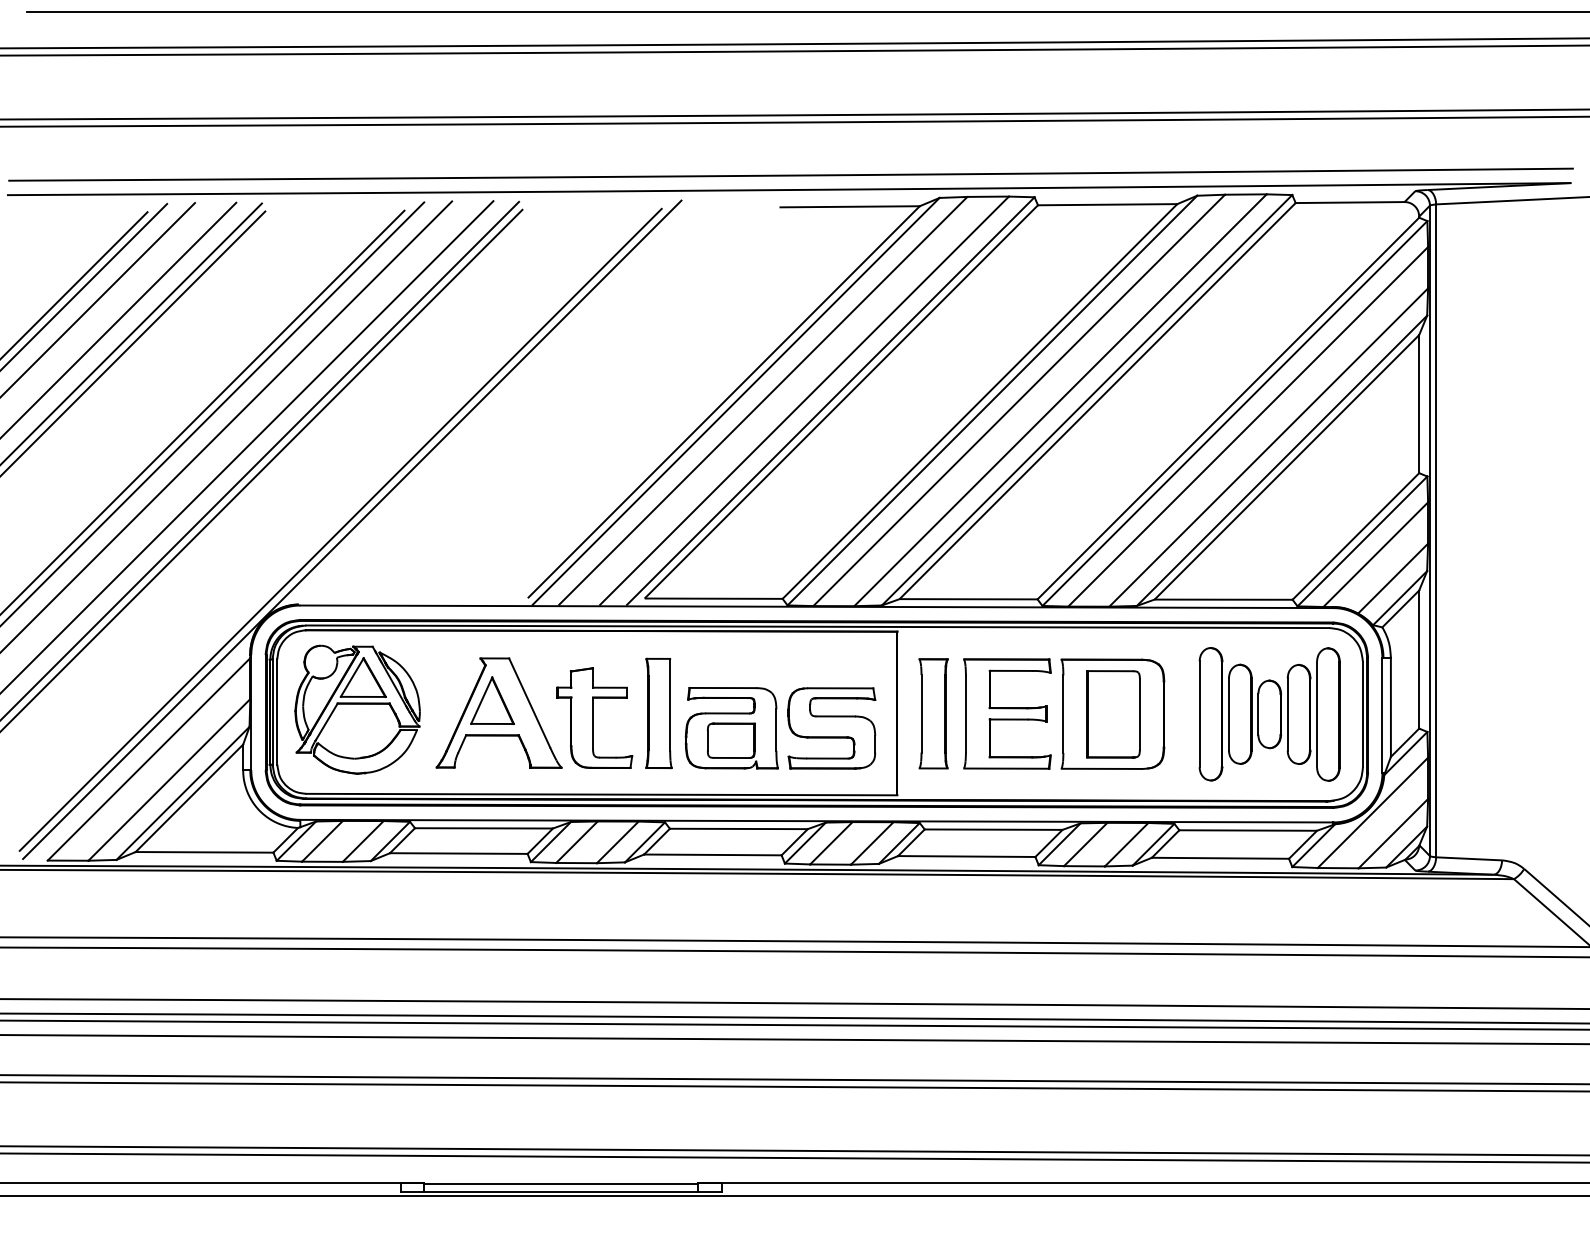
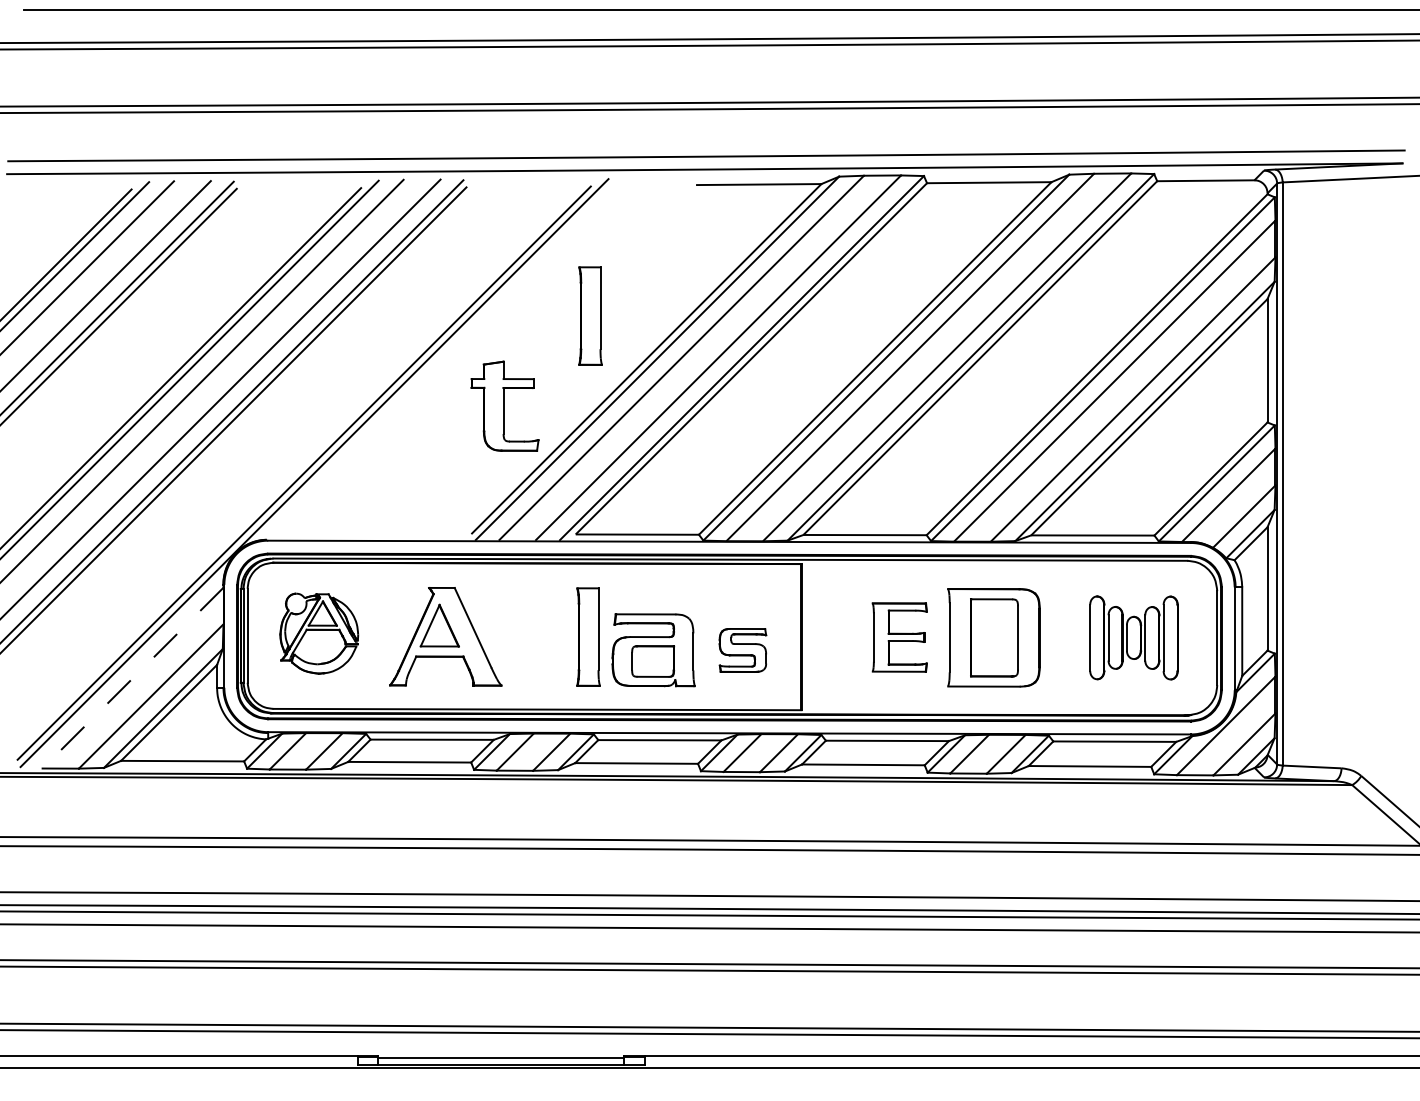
part: (661, 353) -> (590, 315), added
part: (356, 709) -> (318, 633), size x0.7
part: (933, 713) -> (833, 637), removed
part: (1007, 713) -> (899, 637), size x0.7
part: (1269, 713) -> (1133, 637), size x0.7
part: (594, 717) -> (504, 405), moved
part: (831, 728) -> (742, 650), size x0.6
line: (149, 759) -> (133, 678), solid -> dashed

